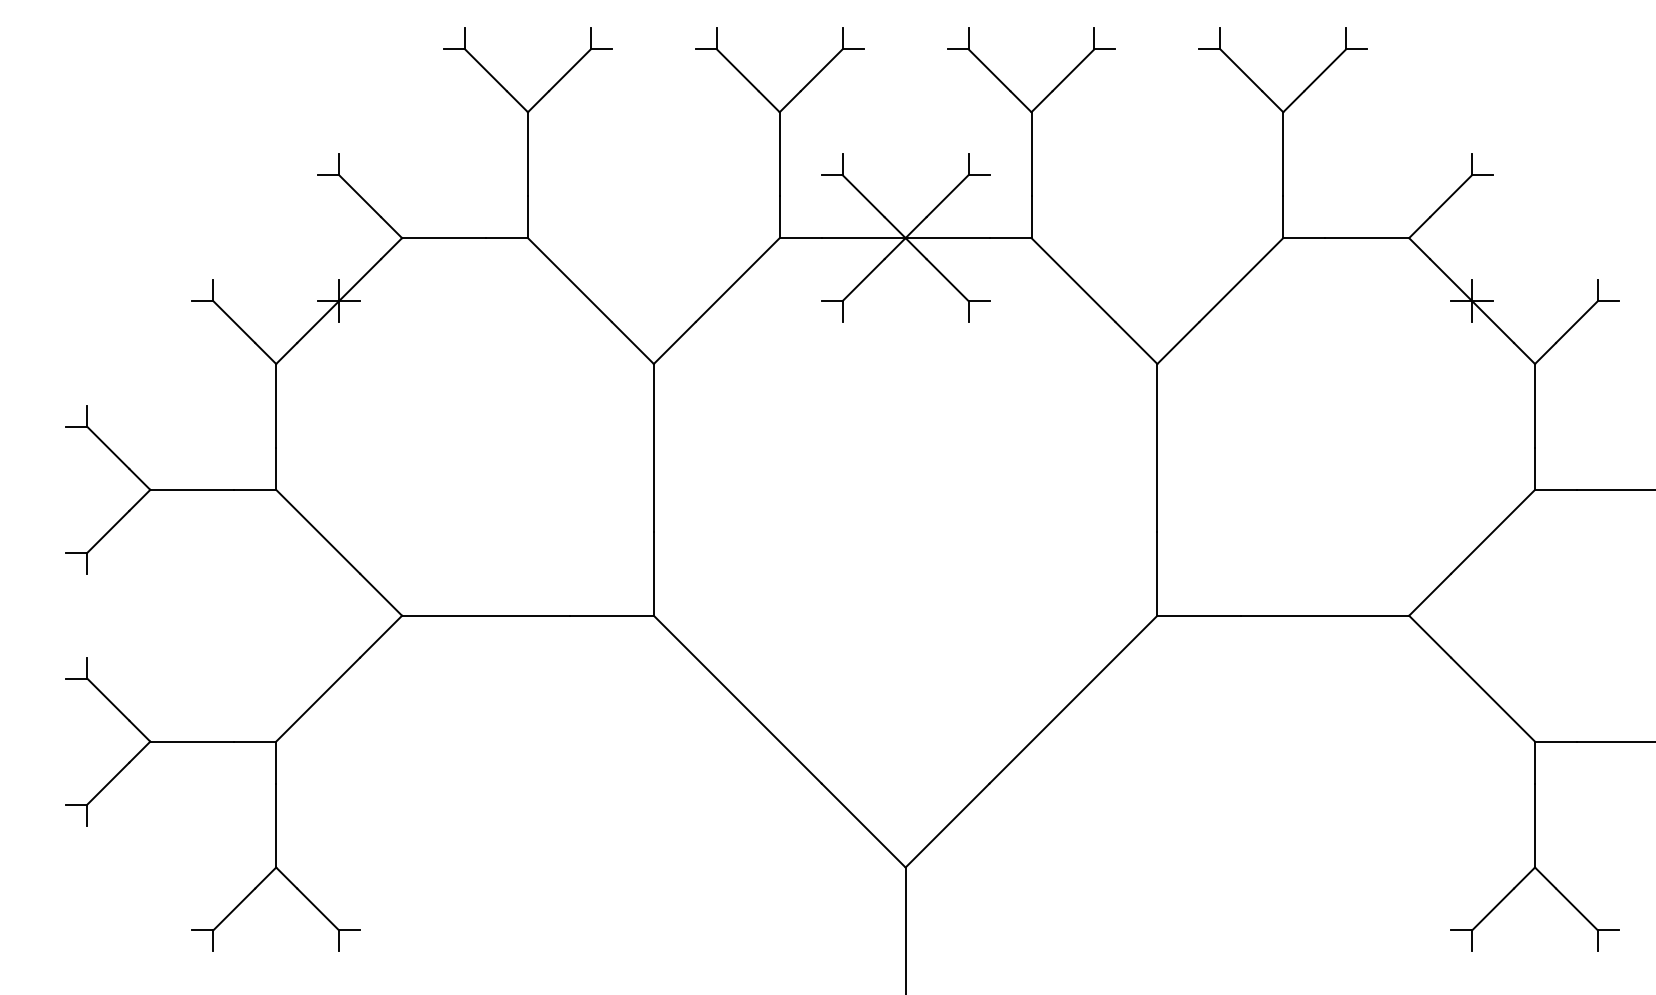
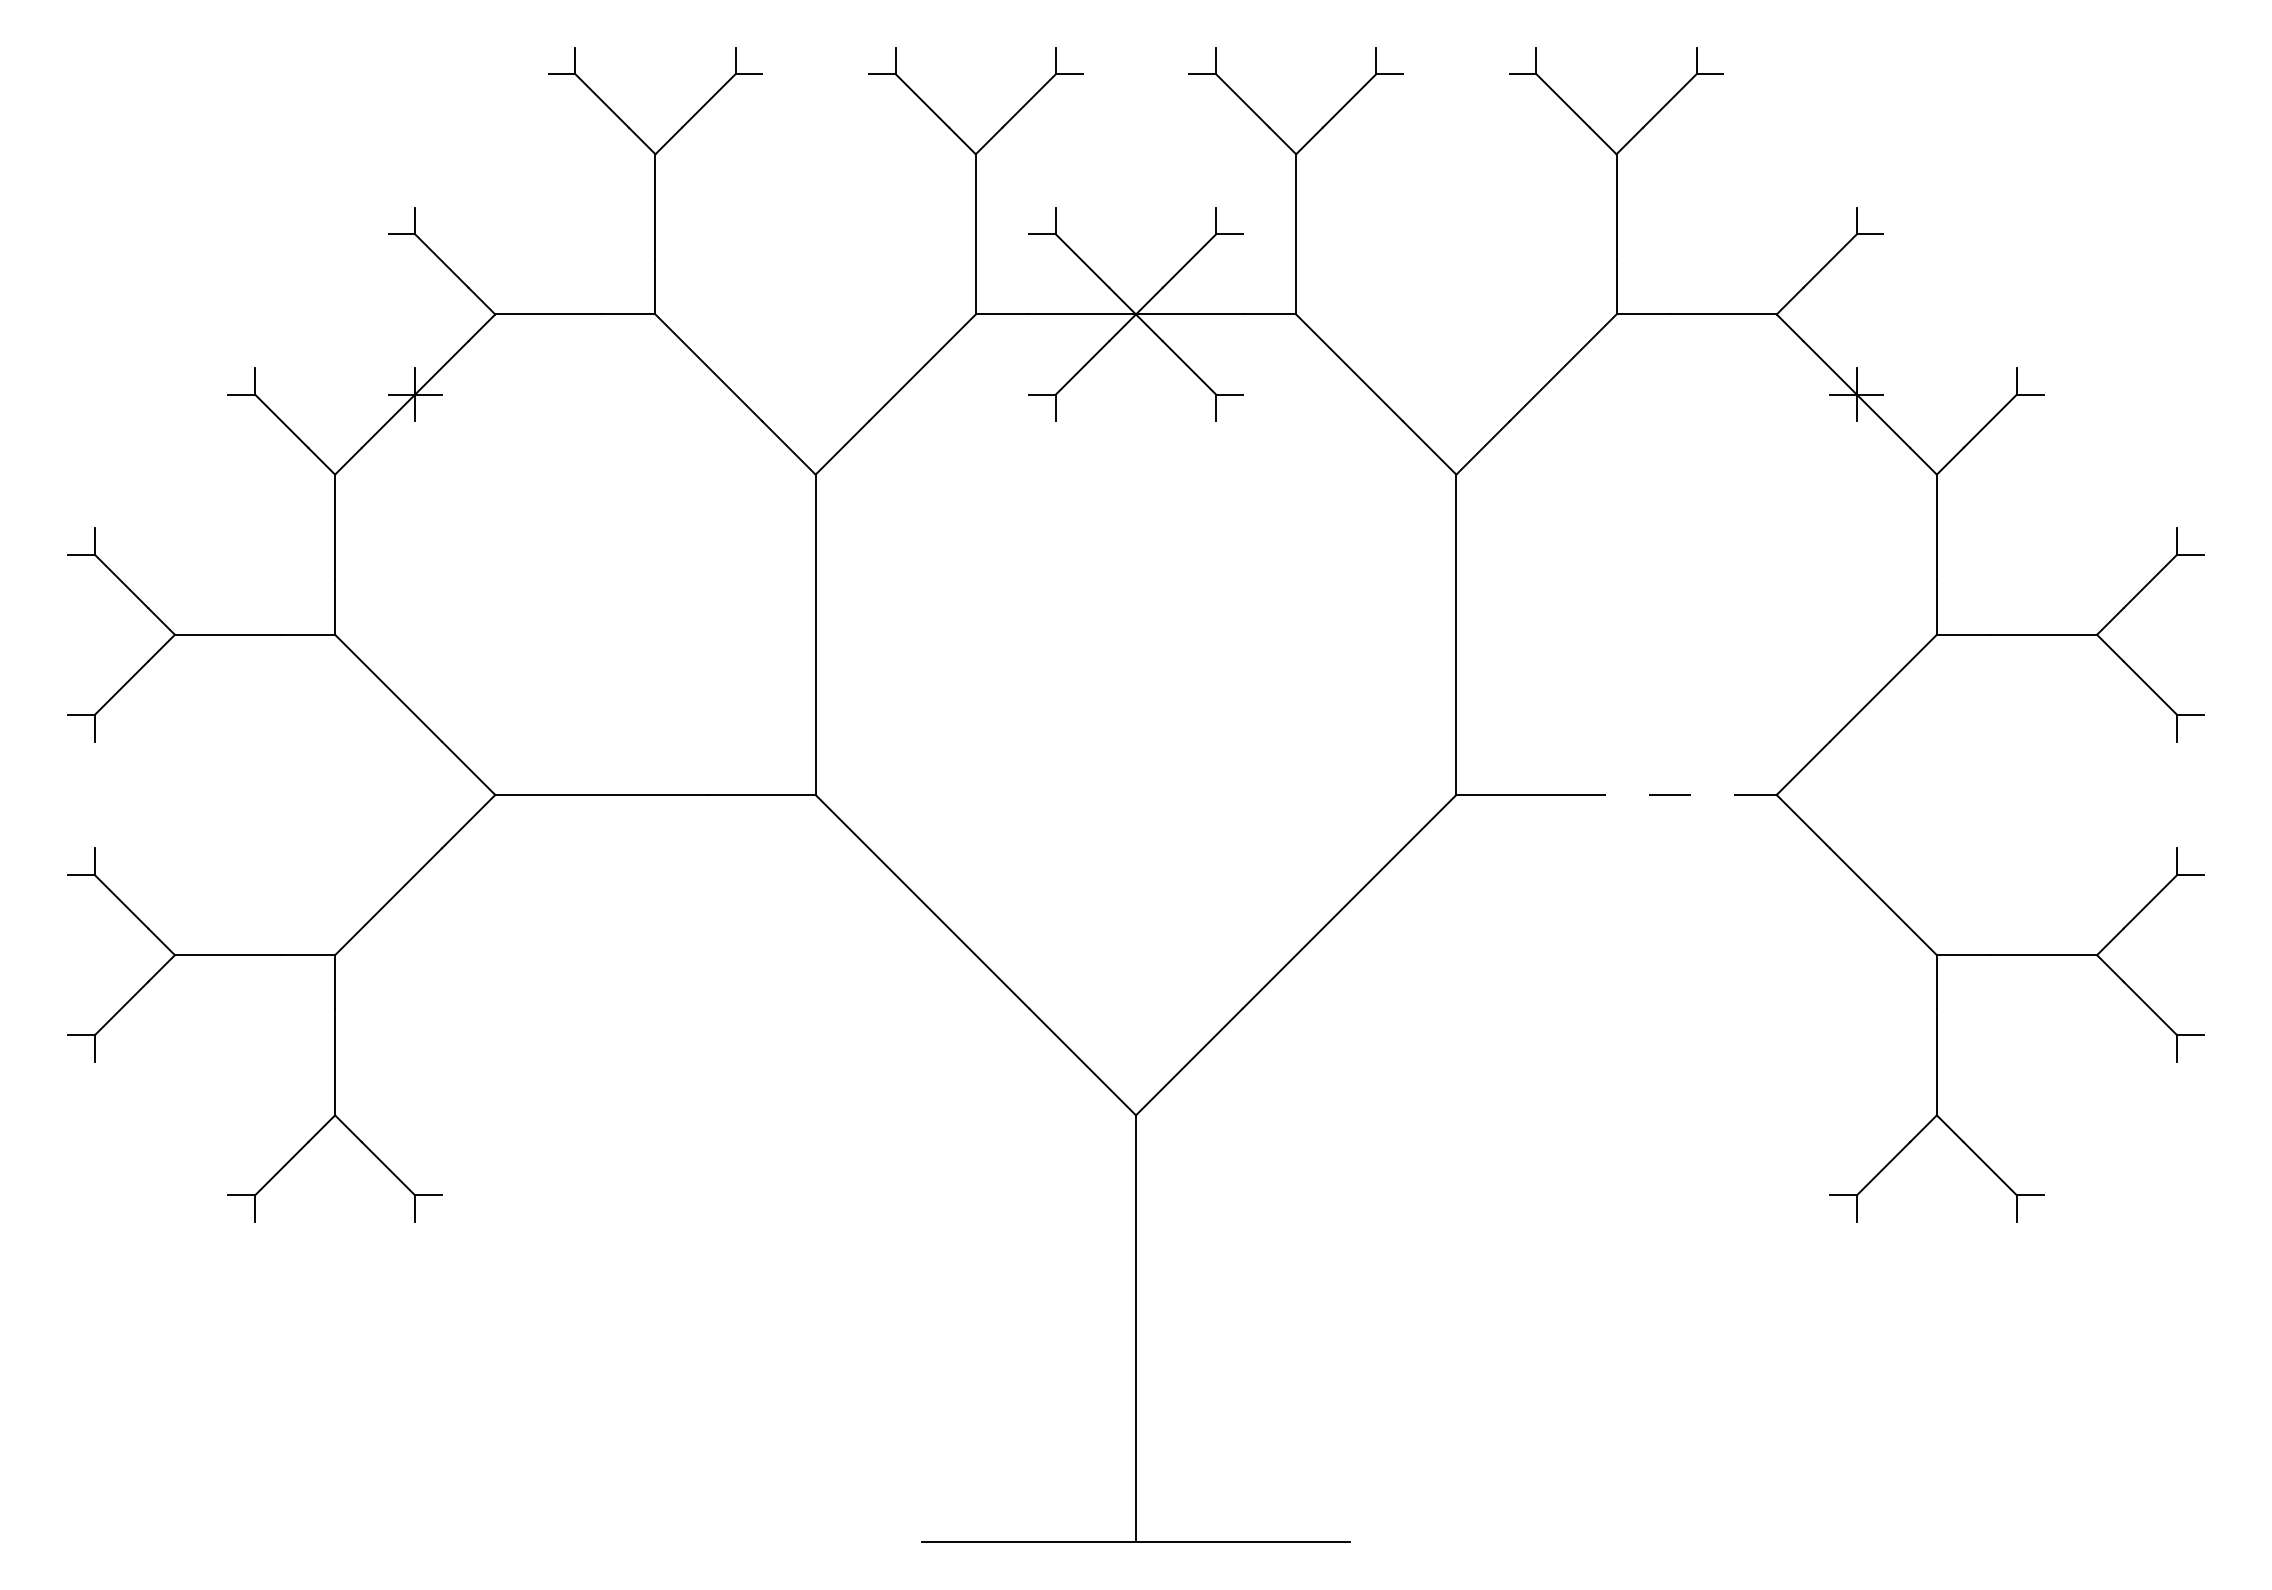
line: (1324, 616) -> (1669, 795), solid -> dashed

